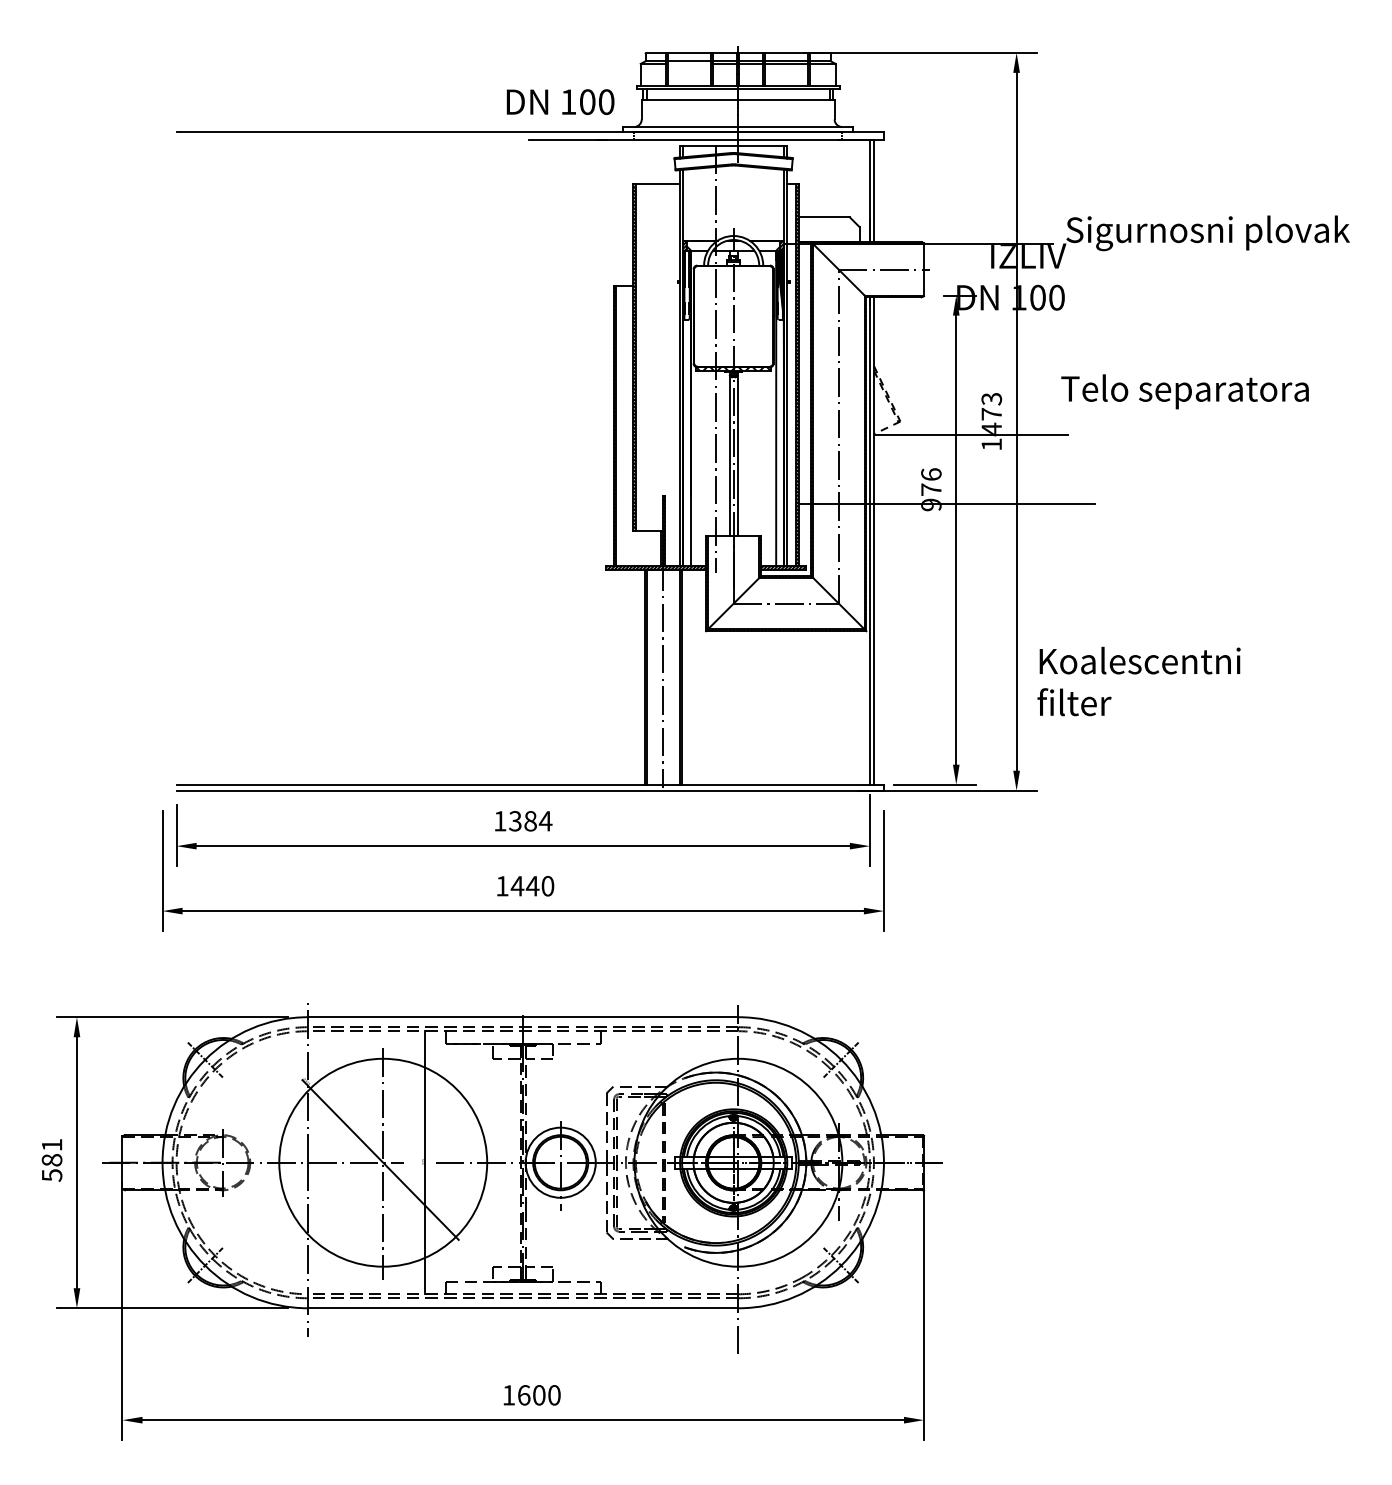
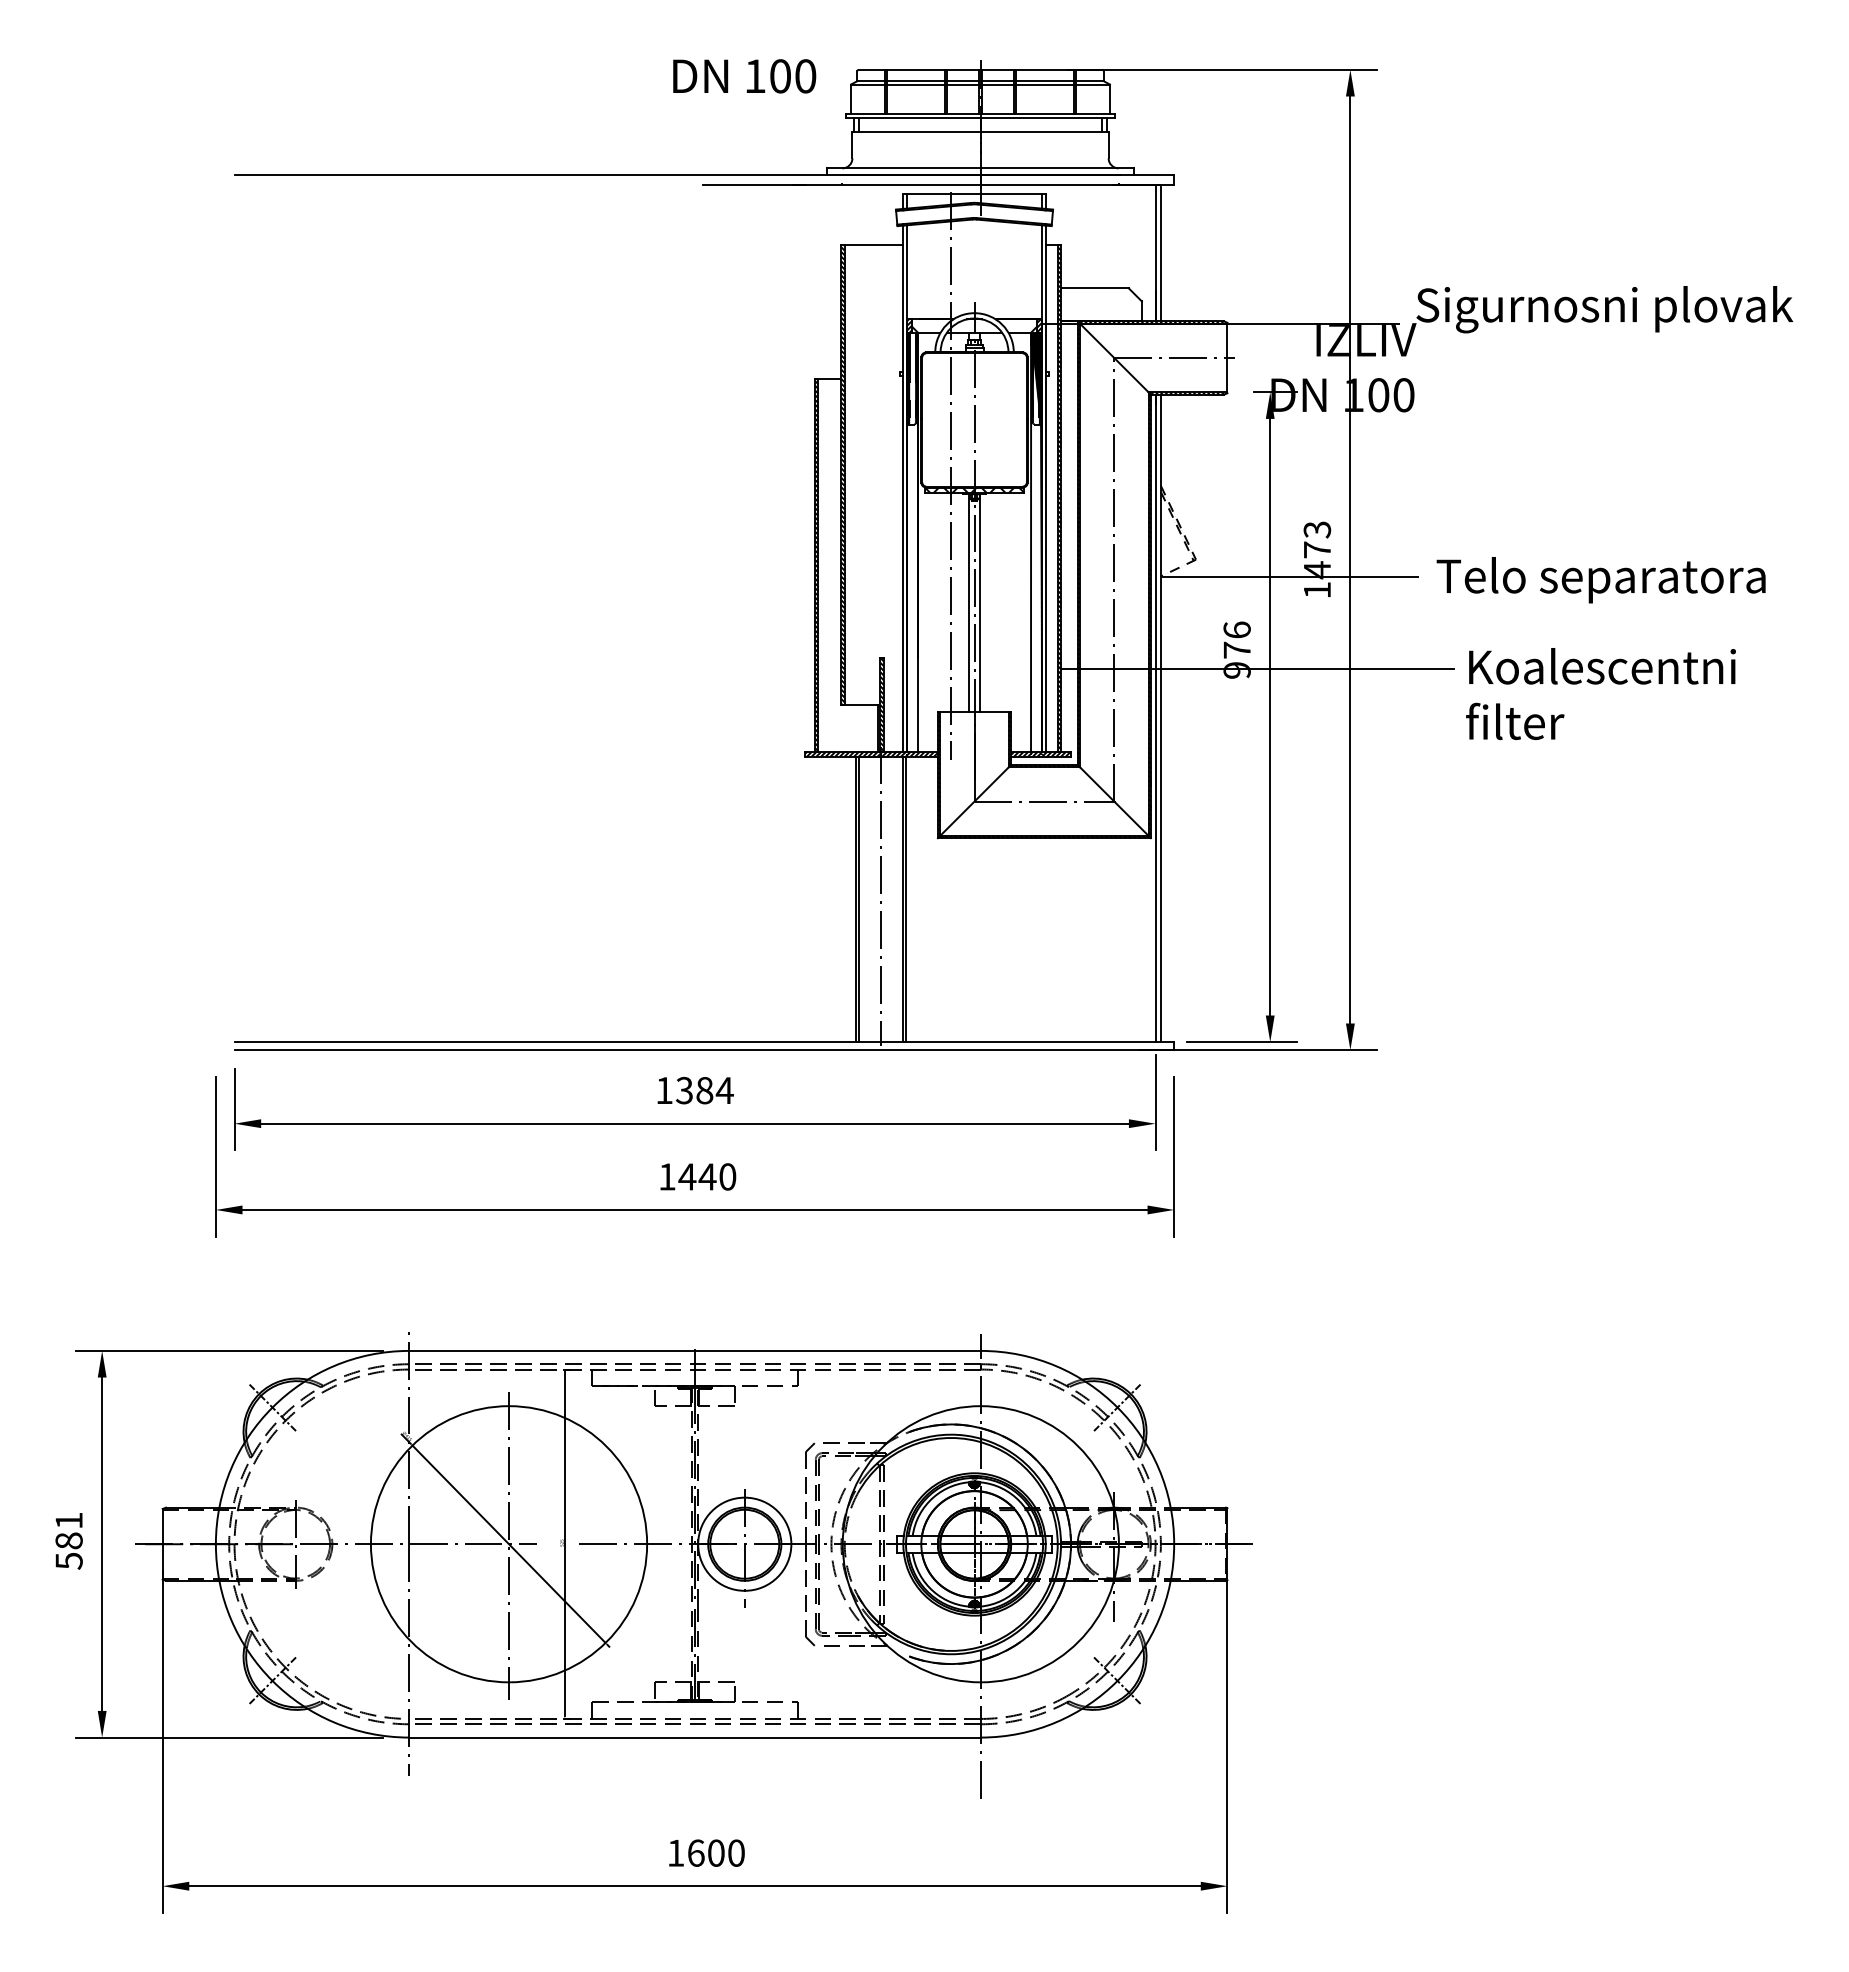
line: (689, 63) -> (915, 84), added
text: (560, 102) -> (744, 76), moved
text: (1184, 392) -> (1600, 580), moved
text: (1138, 681) -> (1600, 694), moved

